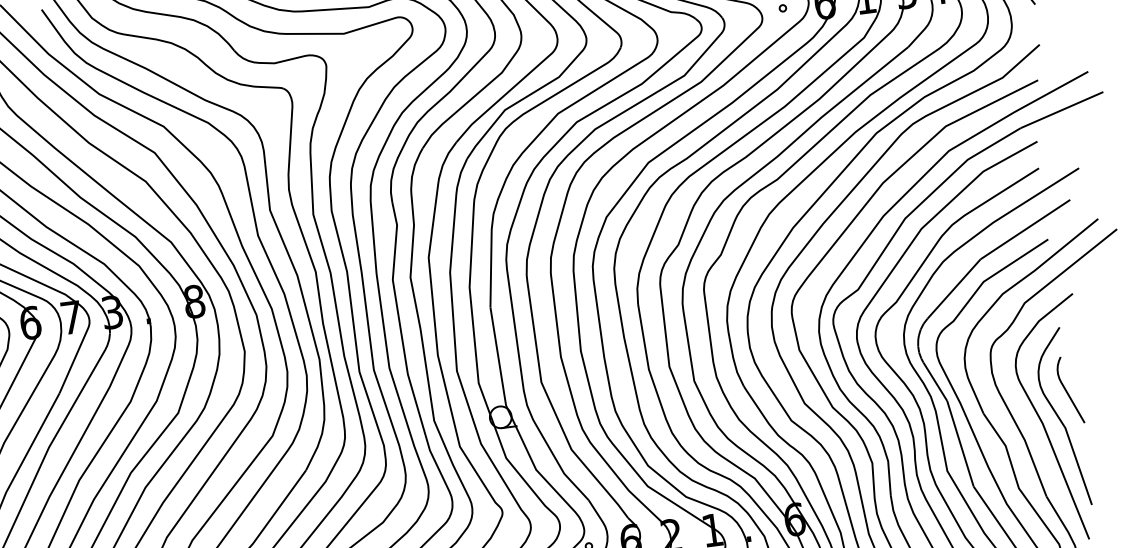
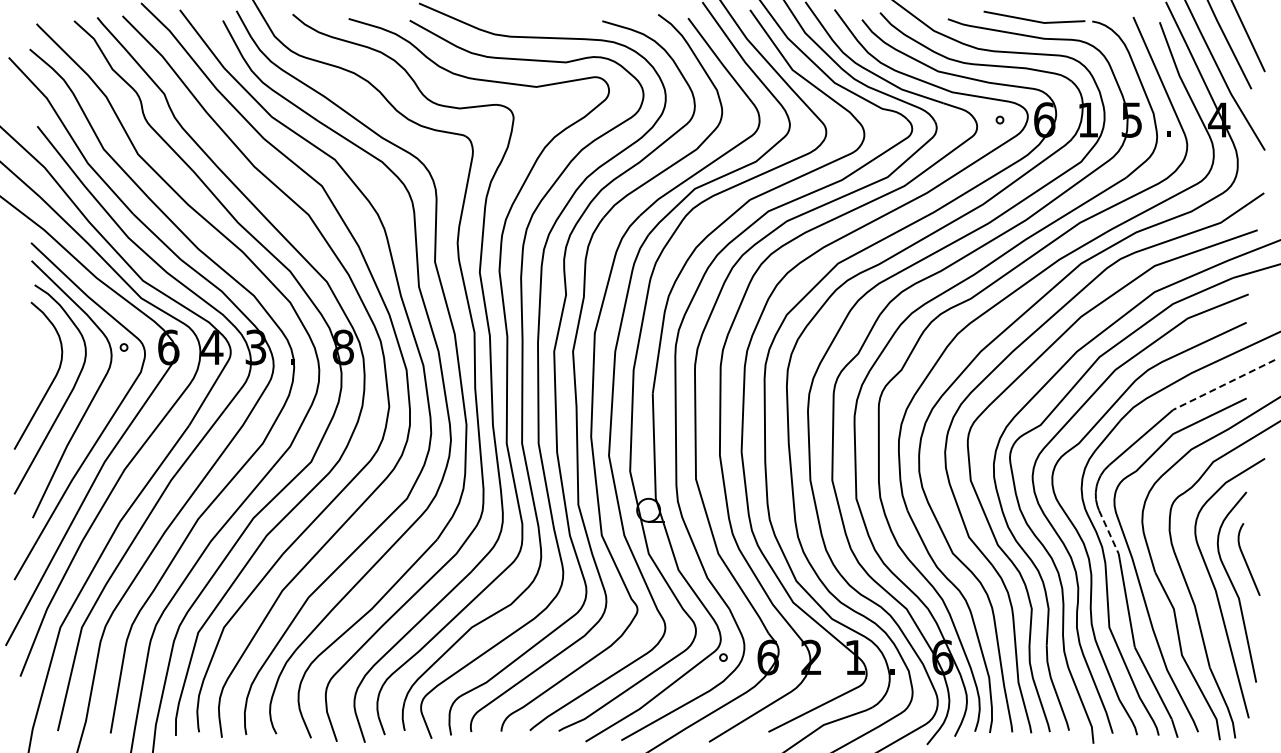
line: (1025, 229) -> (1224, 384), solid -> dashed
text: (71, 317) -> (212, 347), 7 -> 4
line: (934, 382) -> (1108, 532), solid -> dashed

